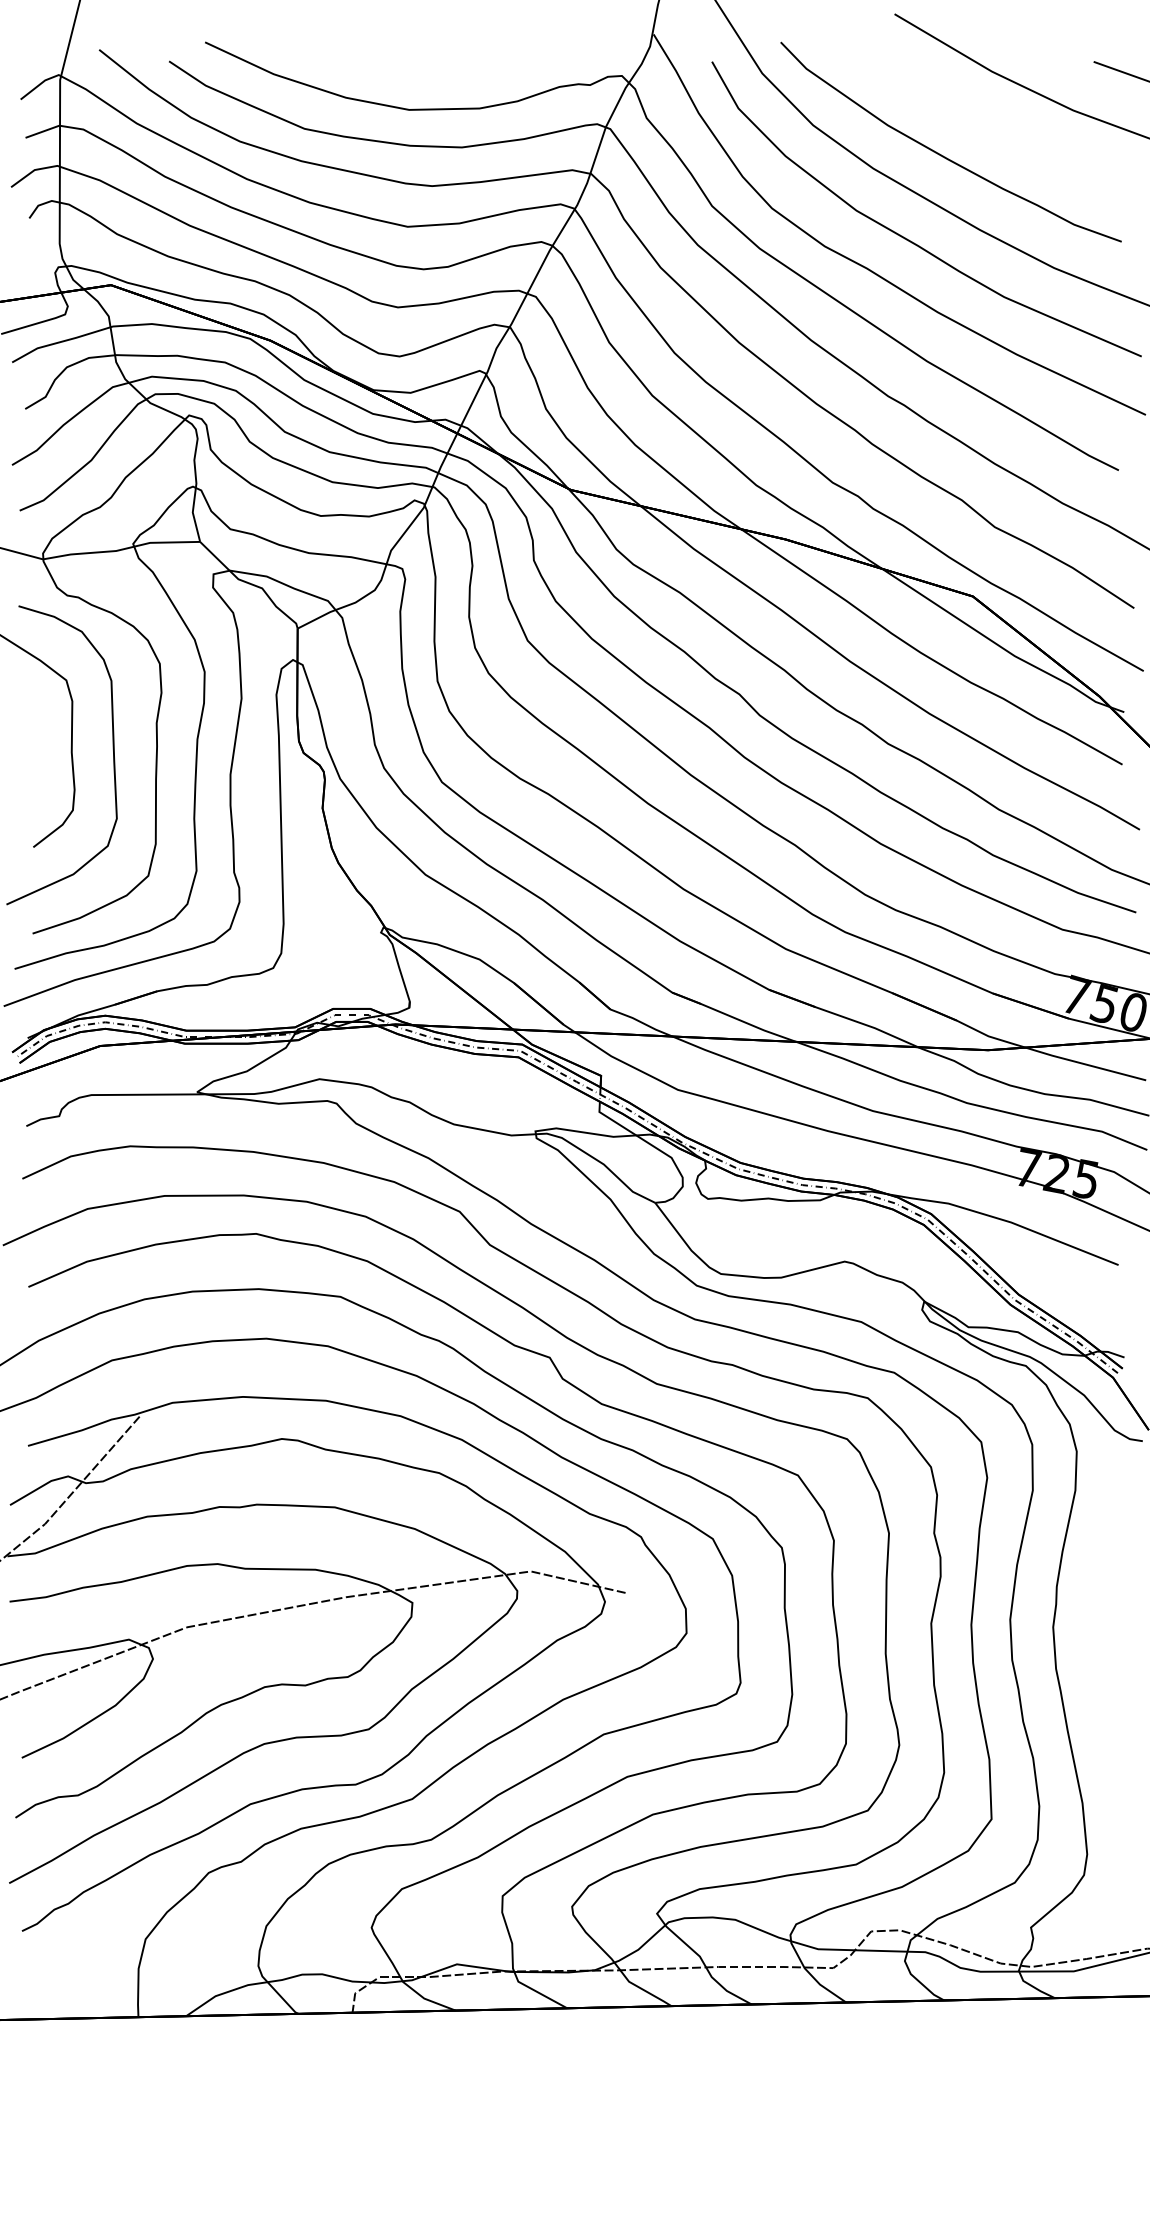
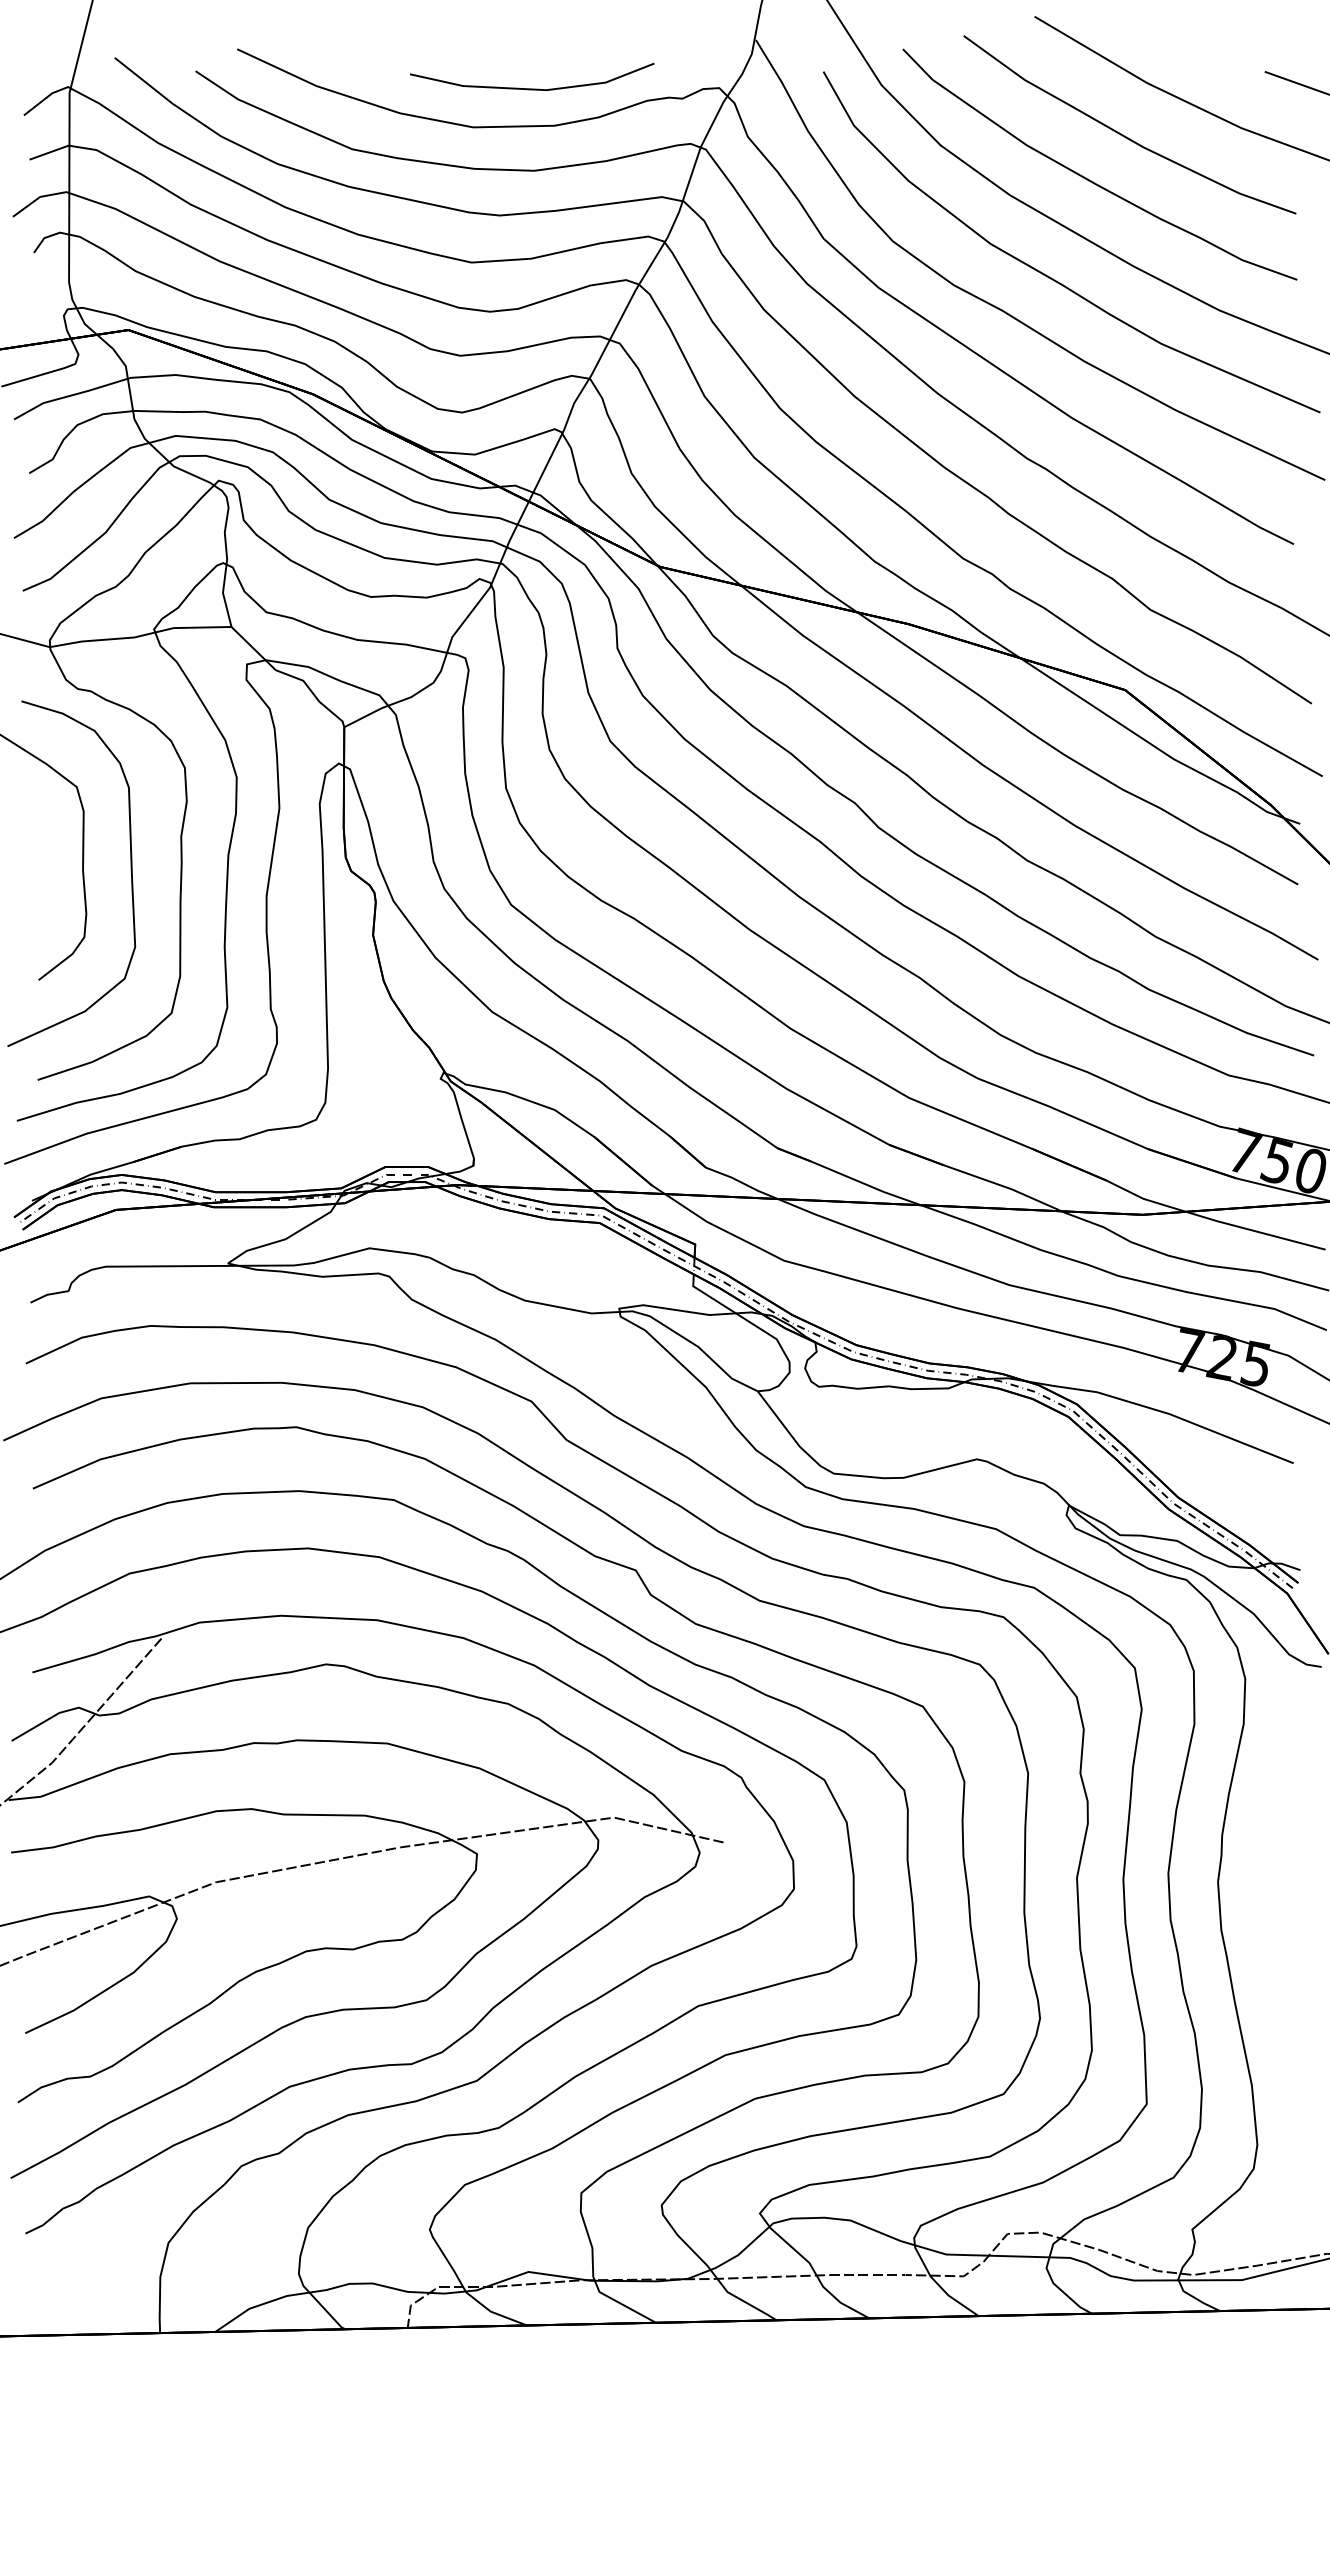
line: (460, 76) -> (532, 88), added
curve: (971, 116) -> (1123, 134), added

